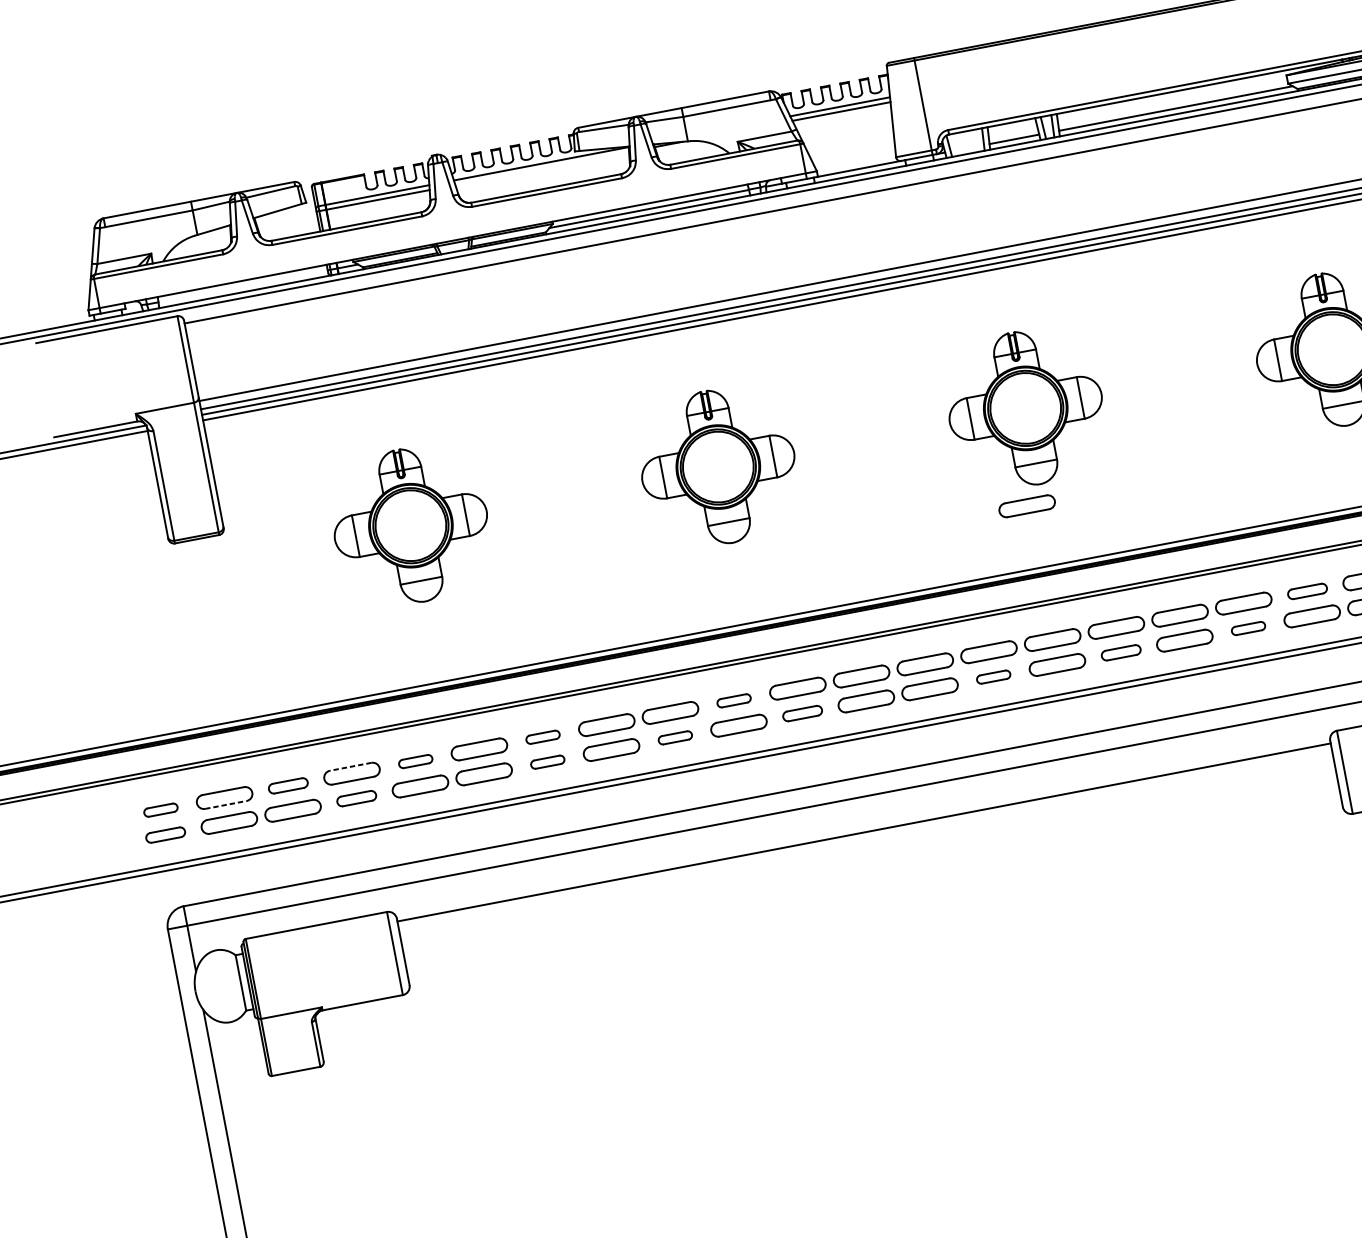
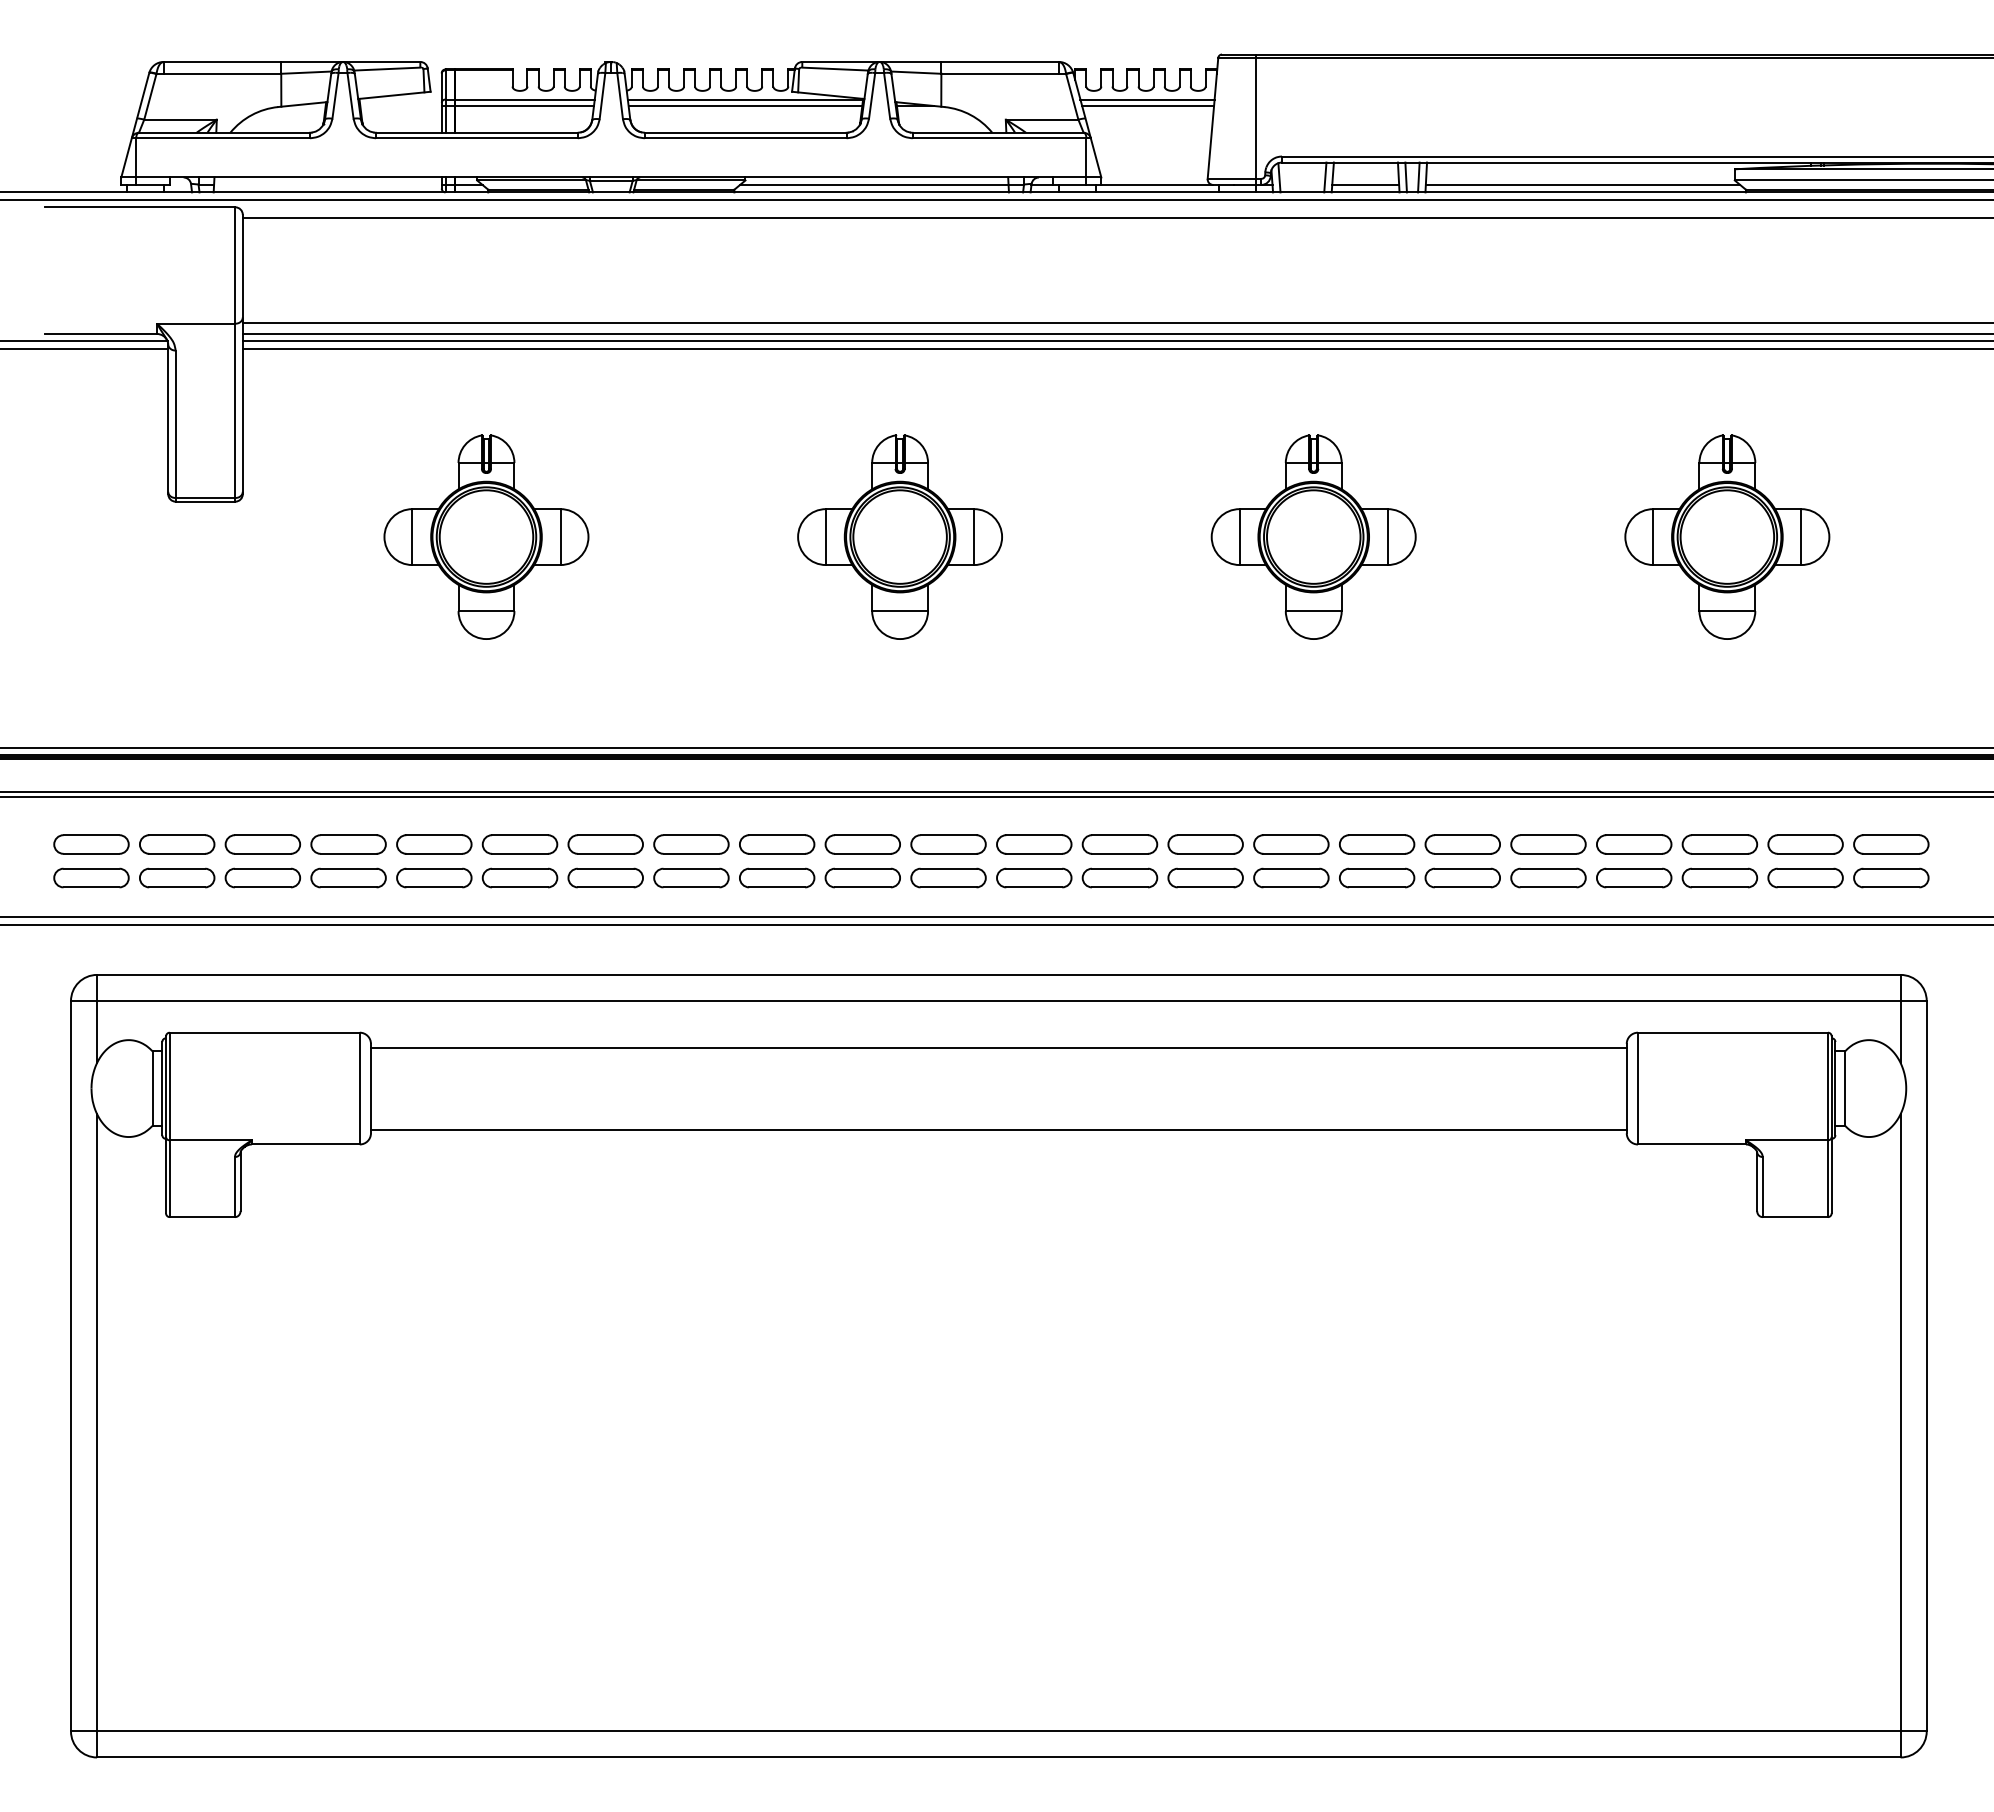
line: (542, 168) -> (745, 105), added
part: (1027, 506) -> (1291, 664), removed
part: (1307, 591) -> (1634, 844), size x1.43
part: (1248, 628) -> (1548, 877), size x1.67
part: (1121, 652) -> (1377, 877), size x1.43
part: (993, 676) -> (1205, 877), size x1.67
part: (733, 700) -> (862, 844), size x1.67
part: (802, 713) -> (948, 877), size x1.43
part: (542, 737) -> (605, 844), size x1.67
part: (675, 737) -> (777, 877), size x1.67
part: (415, 761) -> (434, 844), size x1.67
part: (547, 761) -> (605, 877), size x1.67
line: (350, 767) -> (348, 835), dashed -> solid
part: (288, 785) -> (262, 844), size x1.43
part: (356, 798) -> (348, 877), size x1.43
line: (226, 804) -> (177, 853), dashed -> solid
part: (160, 810) -> (91, 844), size x1.67
part: (165, 834) -> (91, 877), size x1.43
line: (875, 893) -> (998, 1129), added

